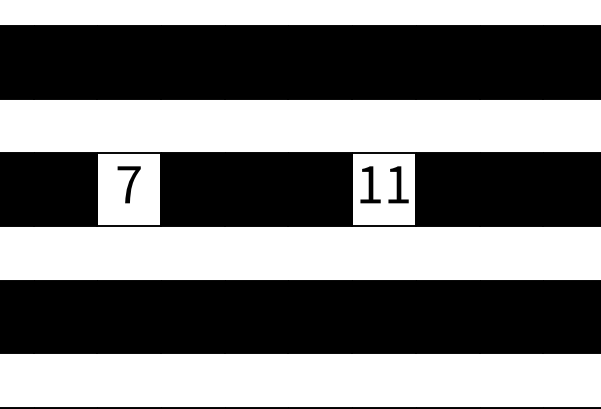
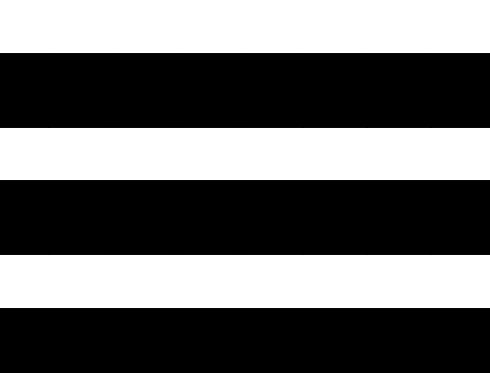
fill: (129, 189) -> (144, 217), added
fill: (383, 189) -> (398, 217), added

